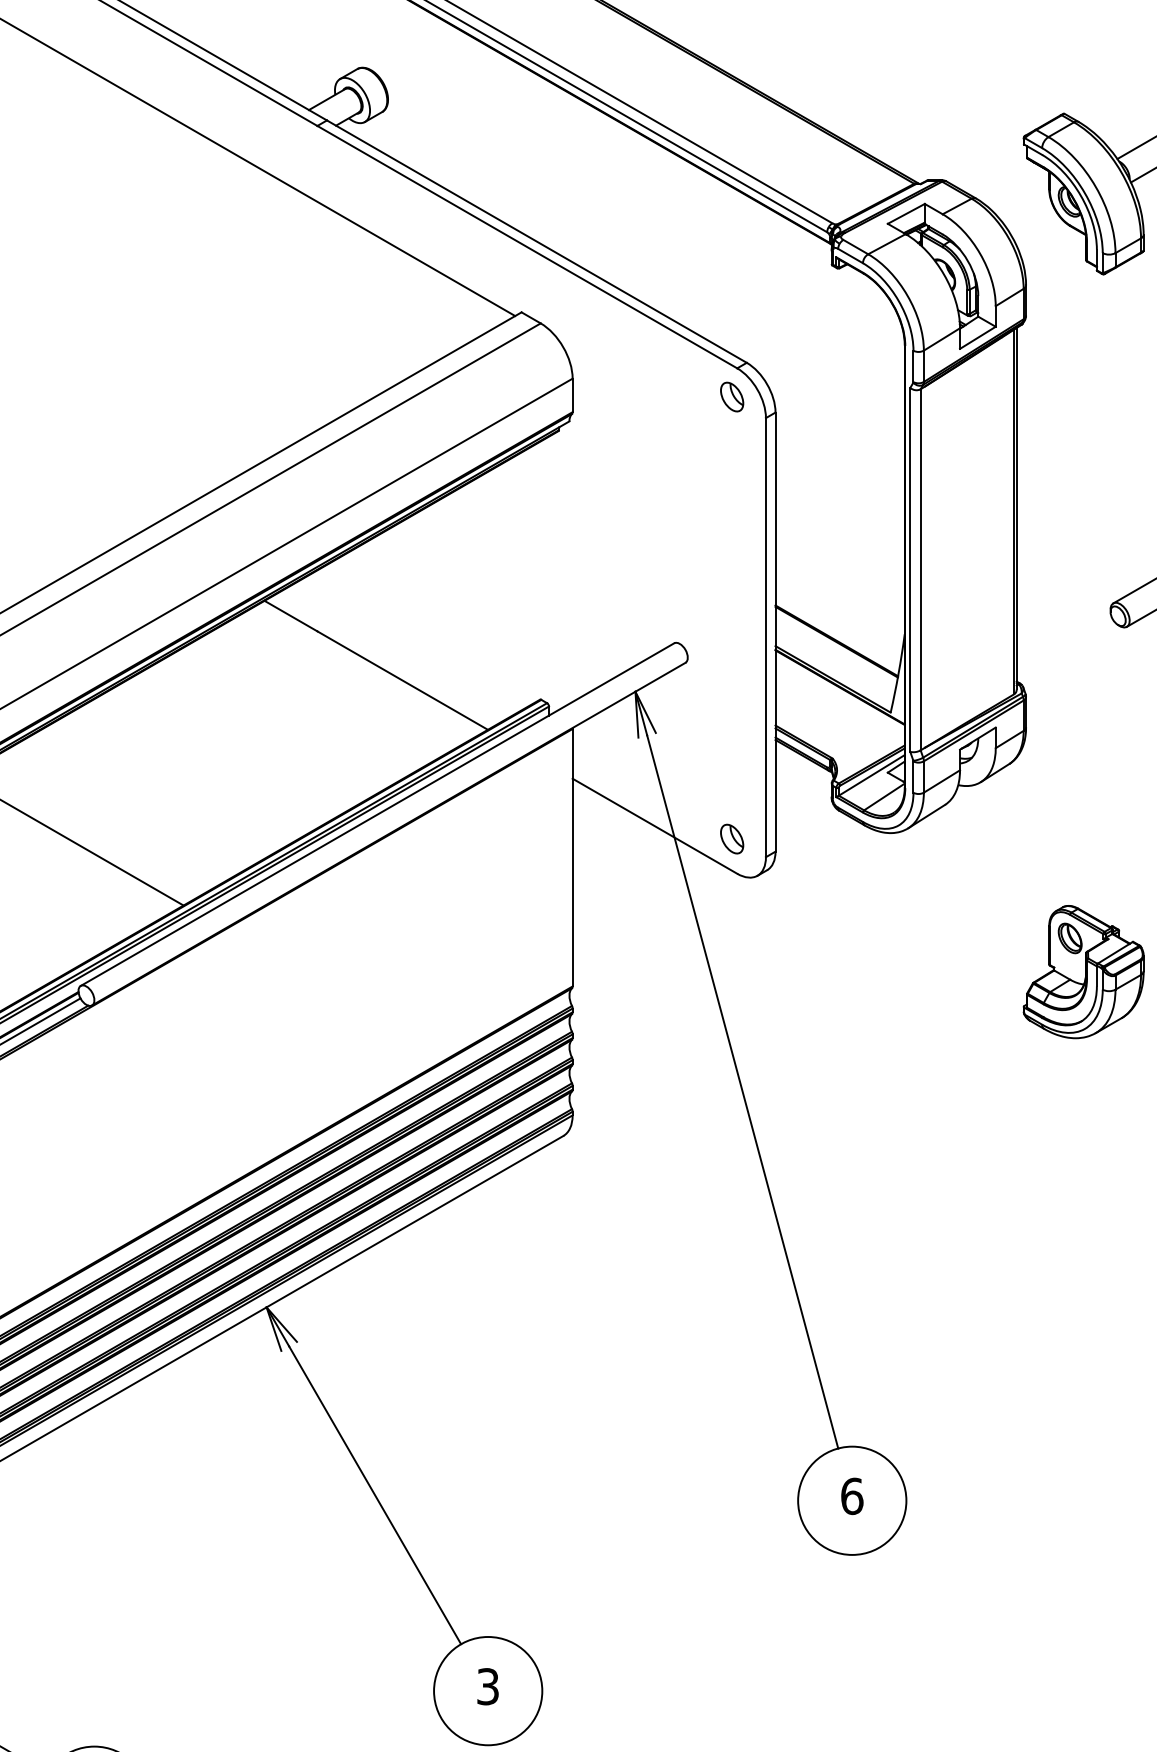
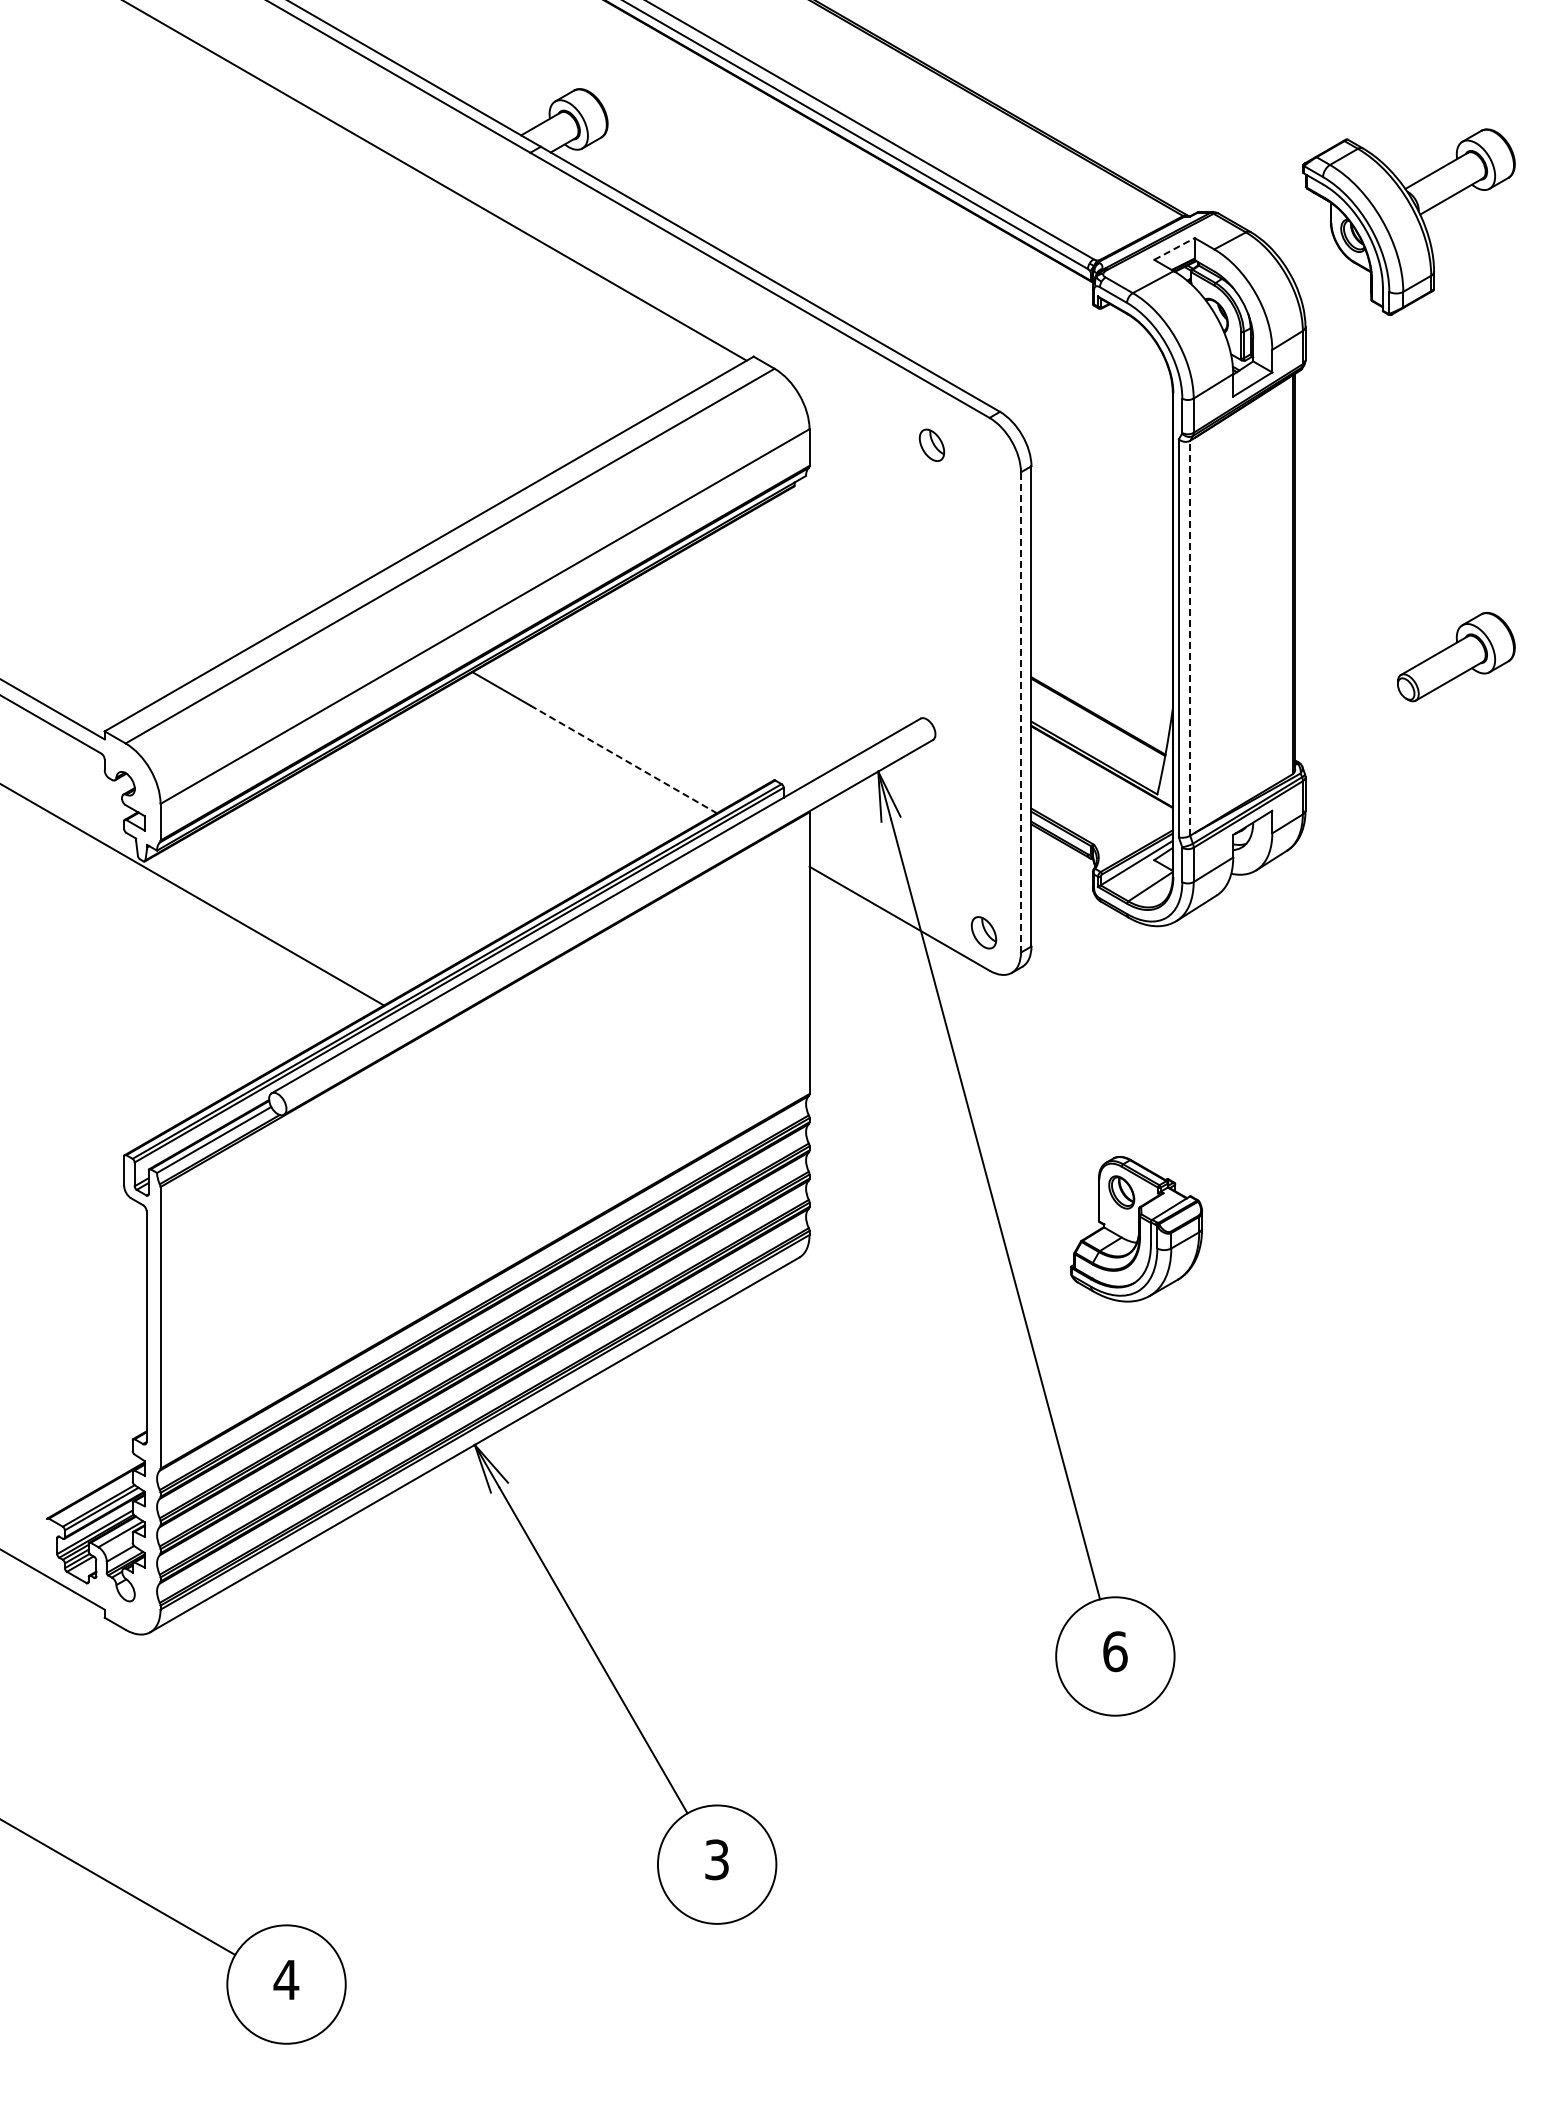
line: (906, 213) -> (1174, 248), solid -> dashed
part: (731, 396) -> (931, 444), moved
line: (920, 569) -> (1190, 637), solid -> dashed
line: (765, 636) -> (1020, 711), solid -> dashed
line: (402, 680) -> (623, 759), solid -> dashed
part: (1083, 972) -> (1136, 1229), moved

